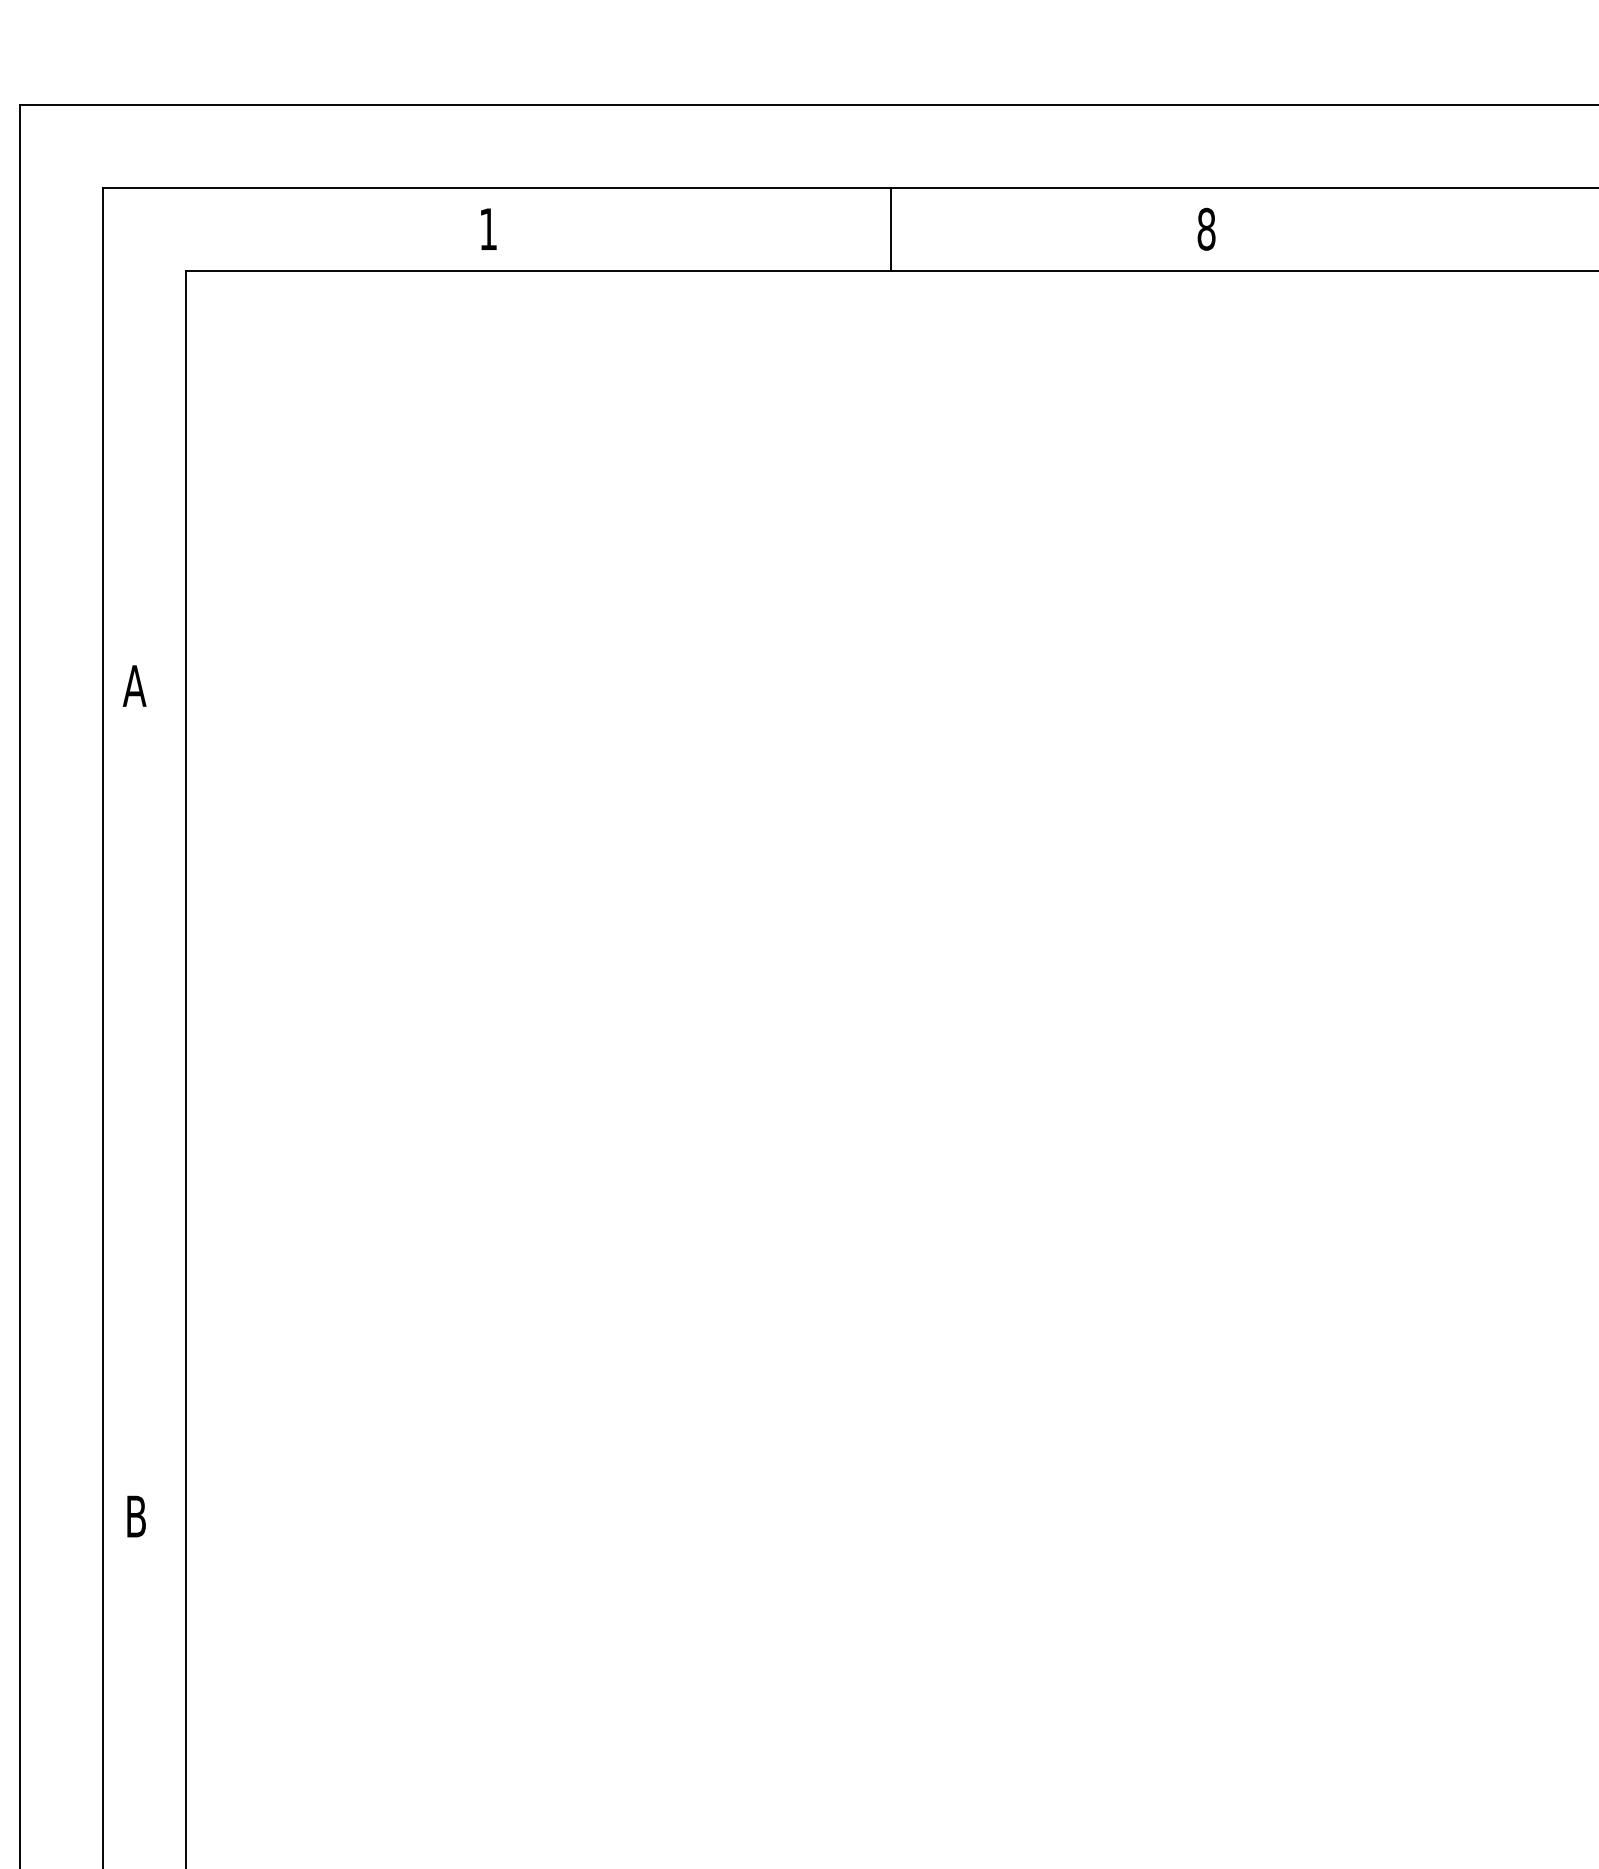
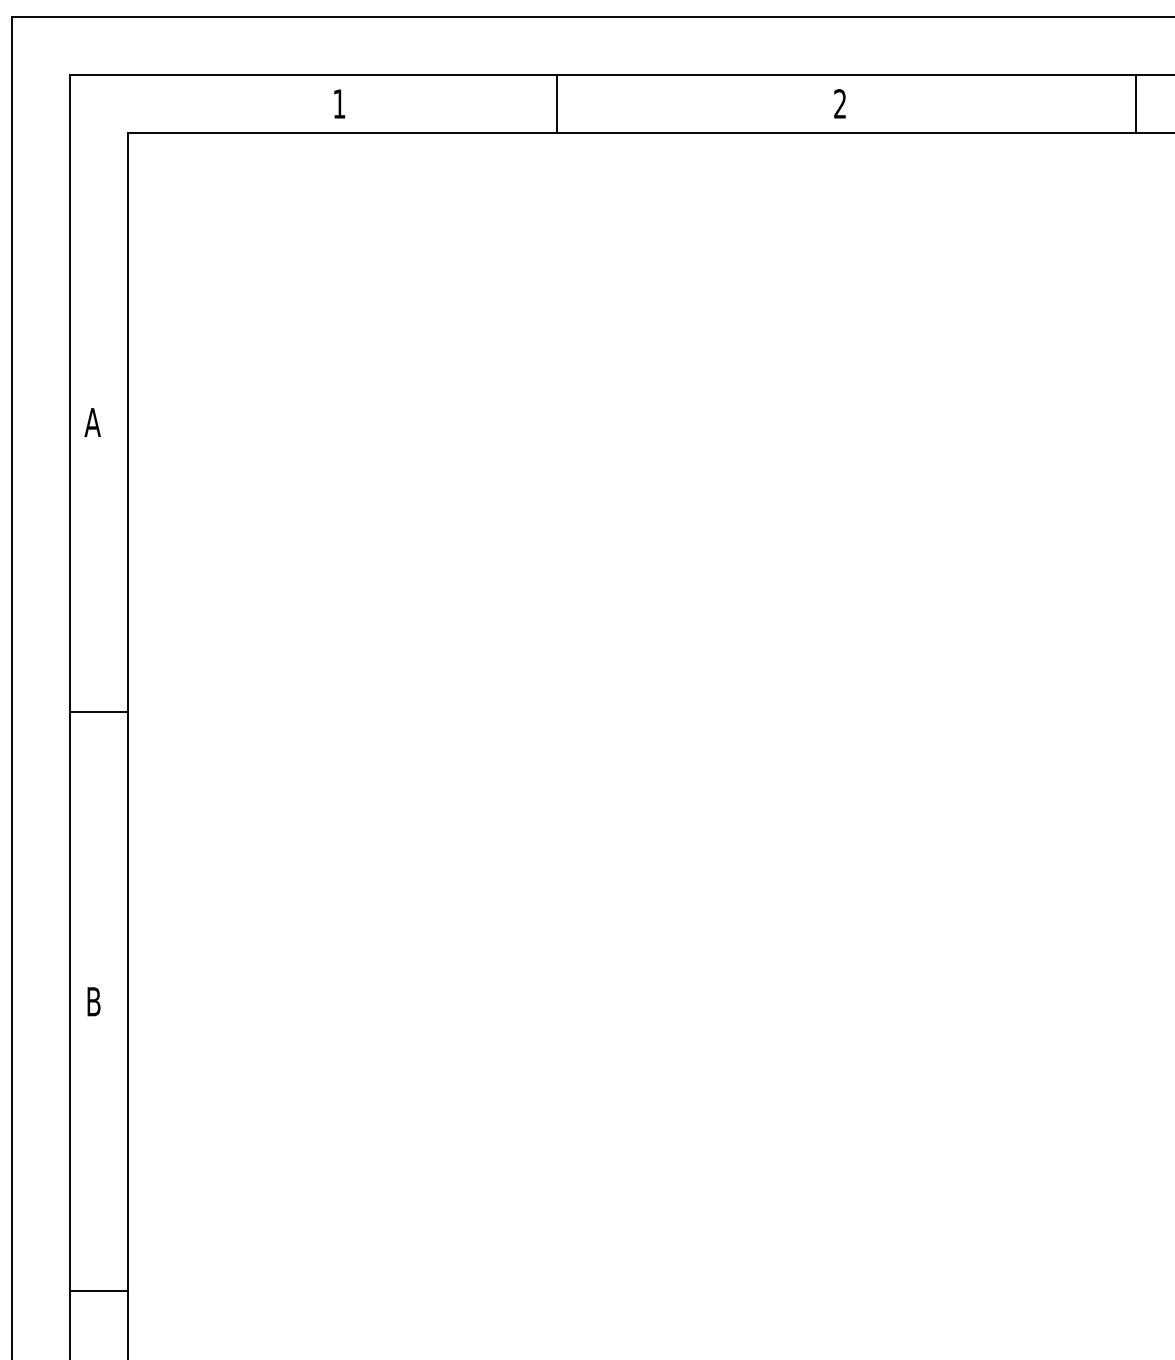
line: (890, 228) -> (556, 103), moved
text: (1206, 228) -> (840, 103), 8 -> 2
line: (144, 1101) -> (99, 712), added

